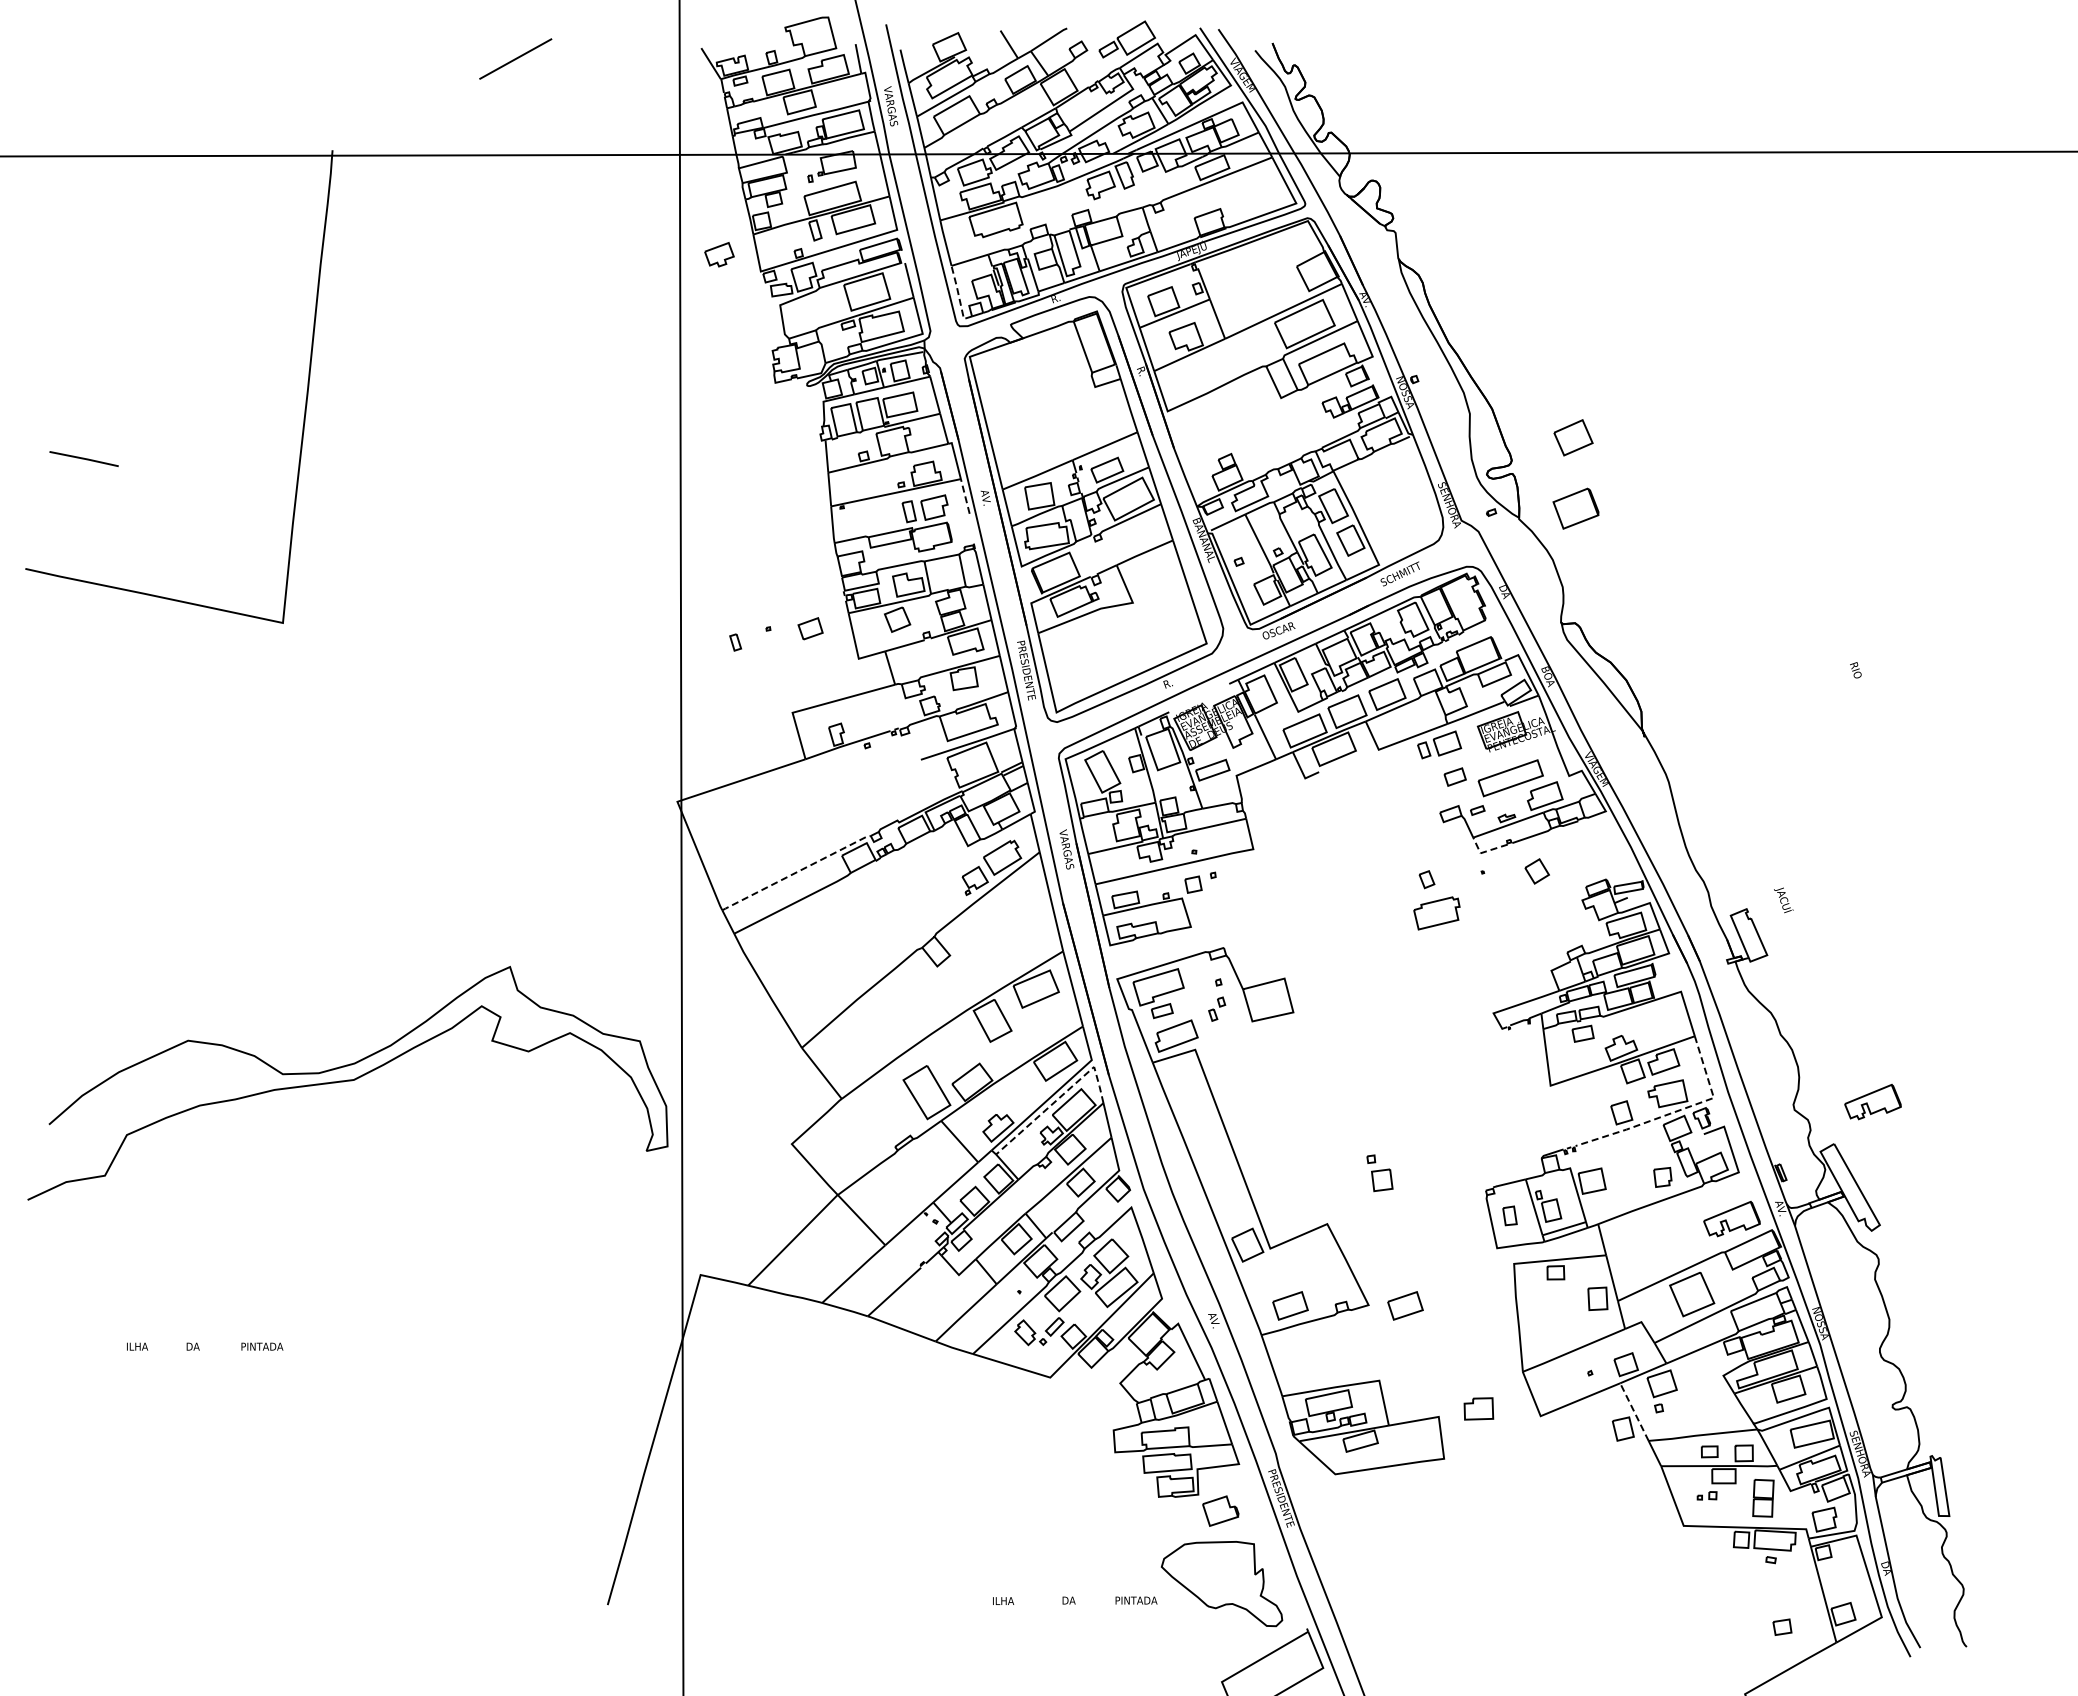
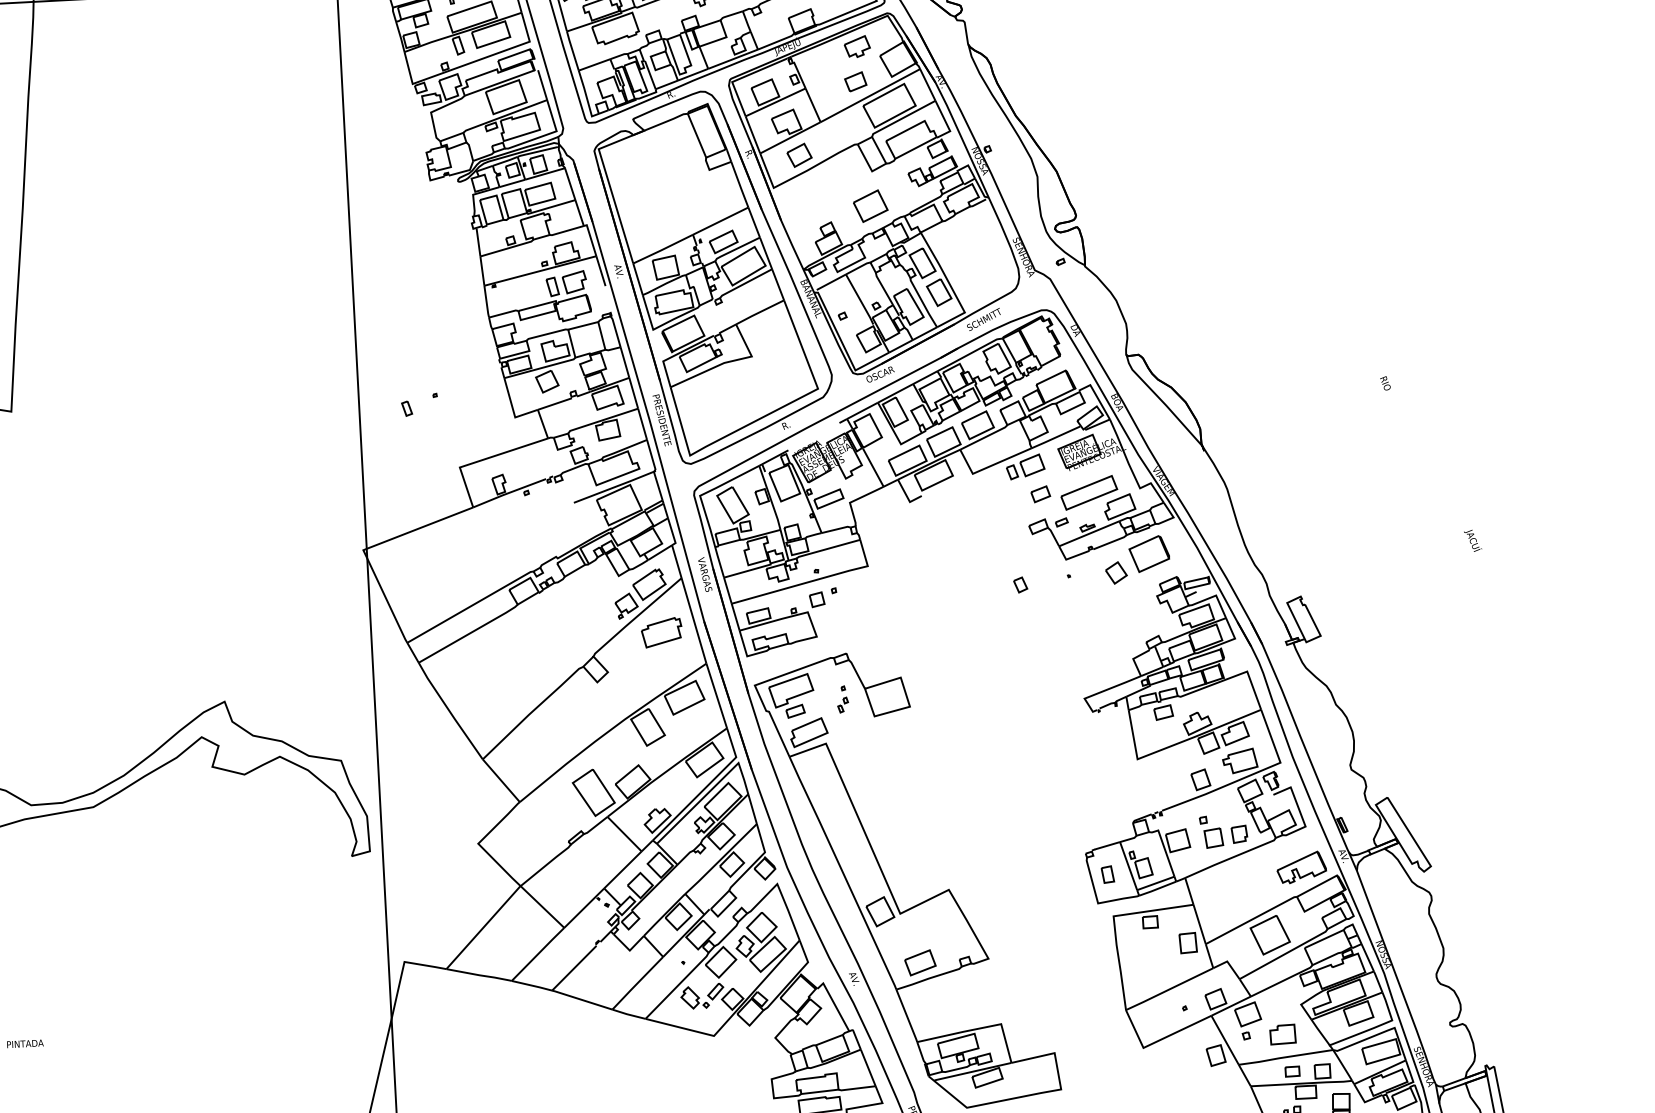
part: (719, 254) -> (857, 46), moved
line: (959, 296) -> (587, 96), dashed -> solid
part: (1198, 375) -> (799, 155), added
part: (1573, 437) -> (870, 205), moved
line: (965, 496) -> (601, 271), dashed -> solid
part: (1575, 508) -> (1148, 553), moved
part: (810, 628) -> (855, 81), moved
line: (1485, 851) -> (1070, 557), dashed -> solid
line: (796, 872) -> (470, 606), dashed -> solid
text: (1783, 900) -> (1472, 540), moved
part: (1436, 913) -> (661, 632), moved
part: (1216, 1000) -> (842, 699), size x0.71
line: (1060, 1097) -> (710, 791), dashed -> solid
part: (1872, 1102) -> (1419, 759), removed
line: (1675, 1111) -> (1247, 776), dashed -> solid
part: (1379, 1173) -> (1211, 832), moved
part: (1405, 1305) -> (1020, 957), removed
part: (1478, 1408) -> (1282, 1034), moved
line: (1634, 1411) -> (1225, 1039), dashed -> solid

